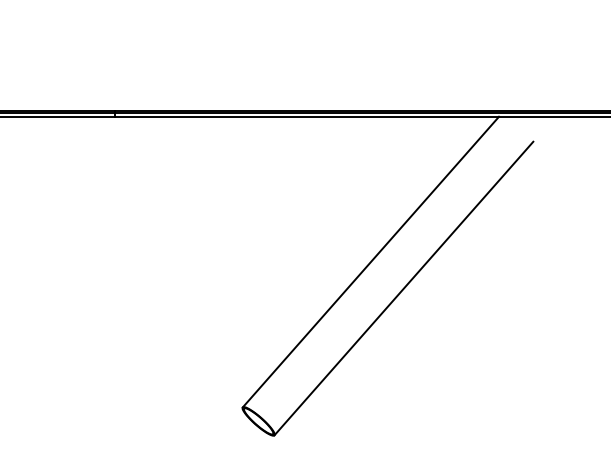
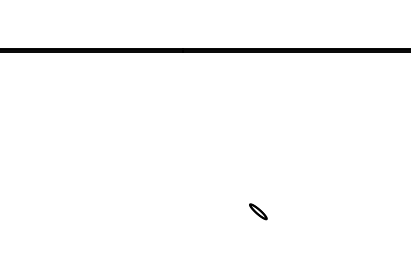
line: (371, 261) -> (317, 127), removed
line: (403, 287) -> (334, 141), removed

